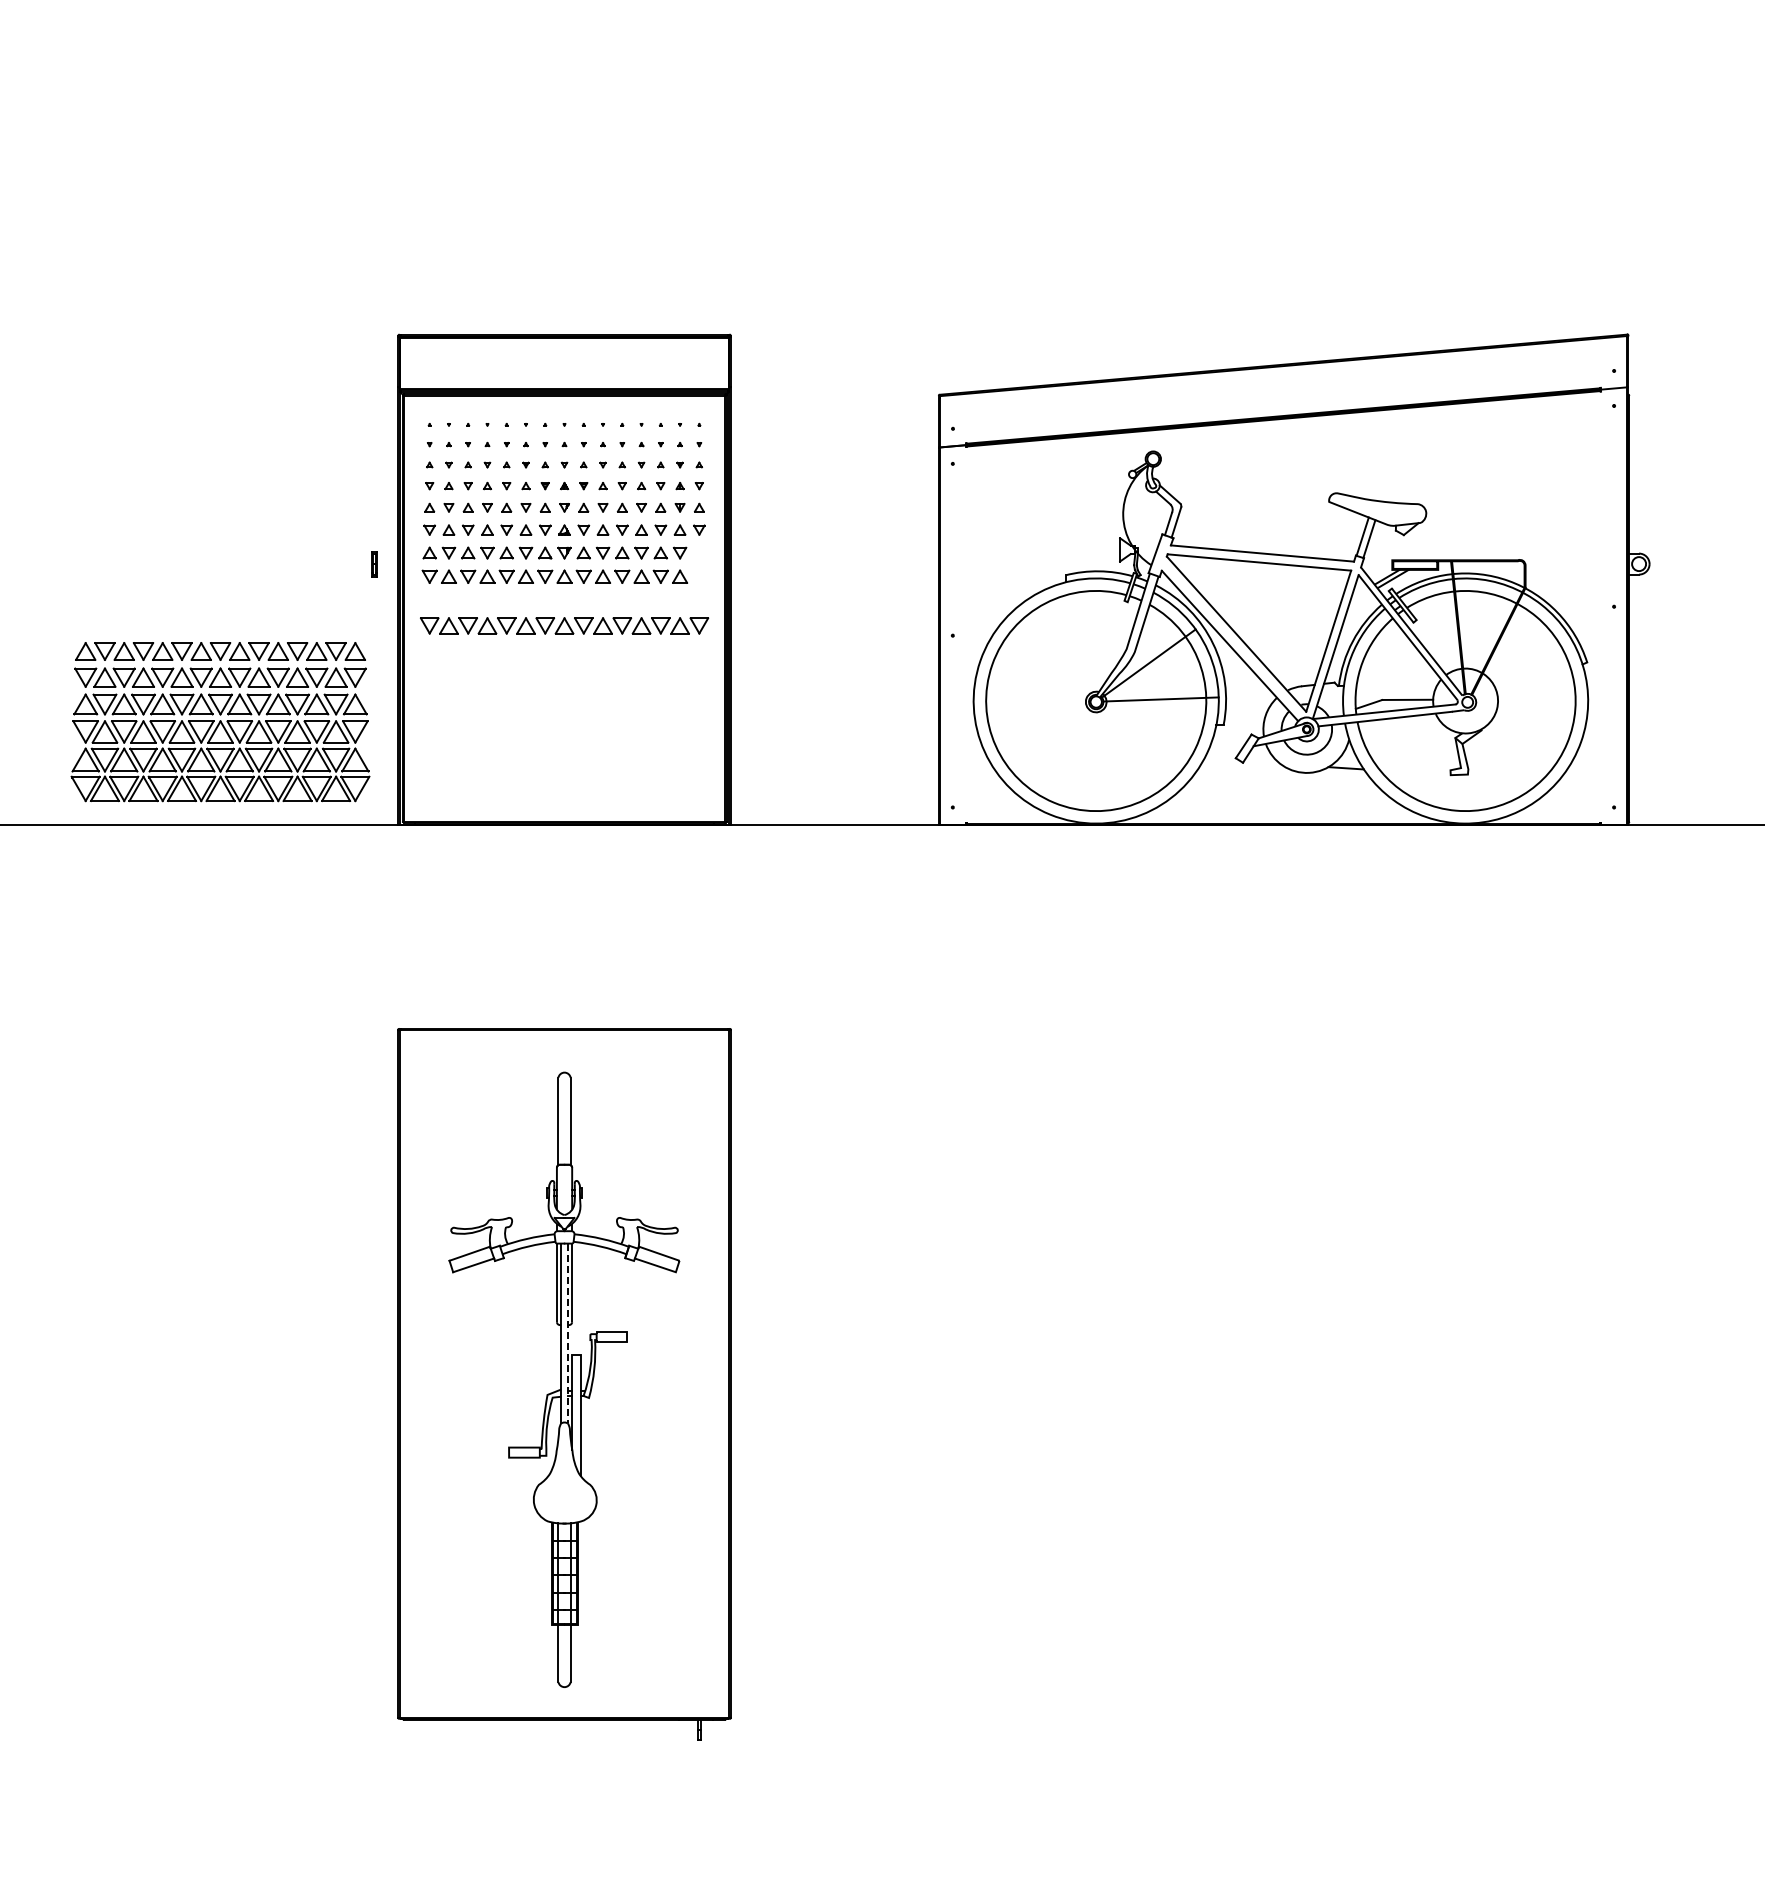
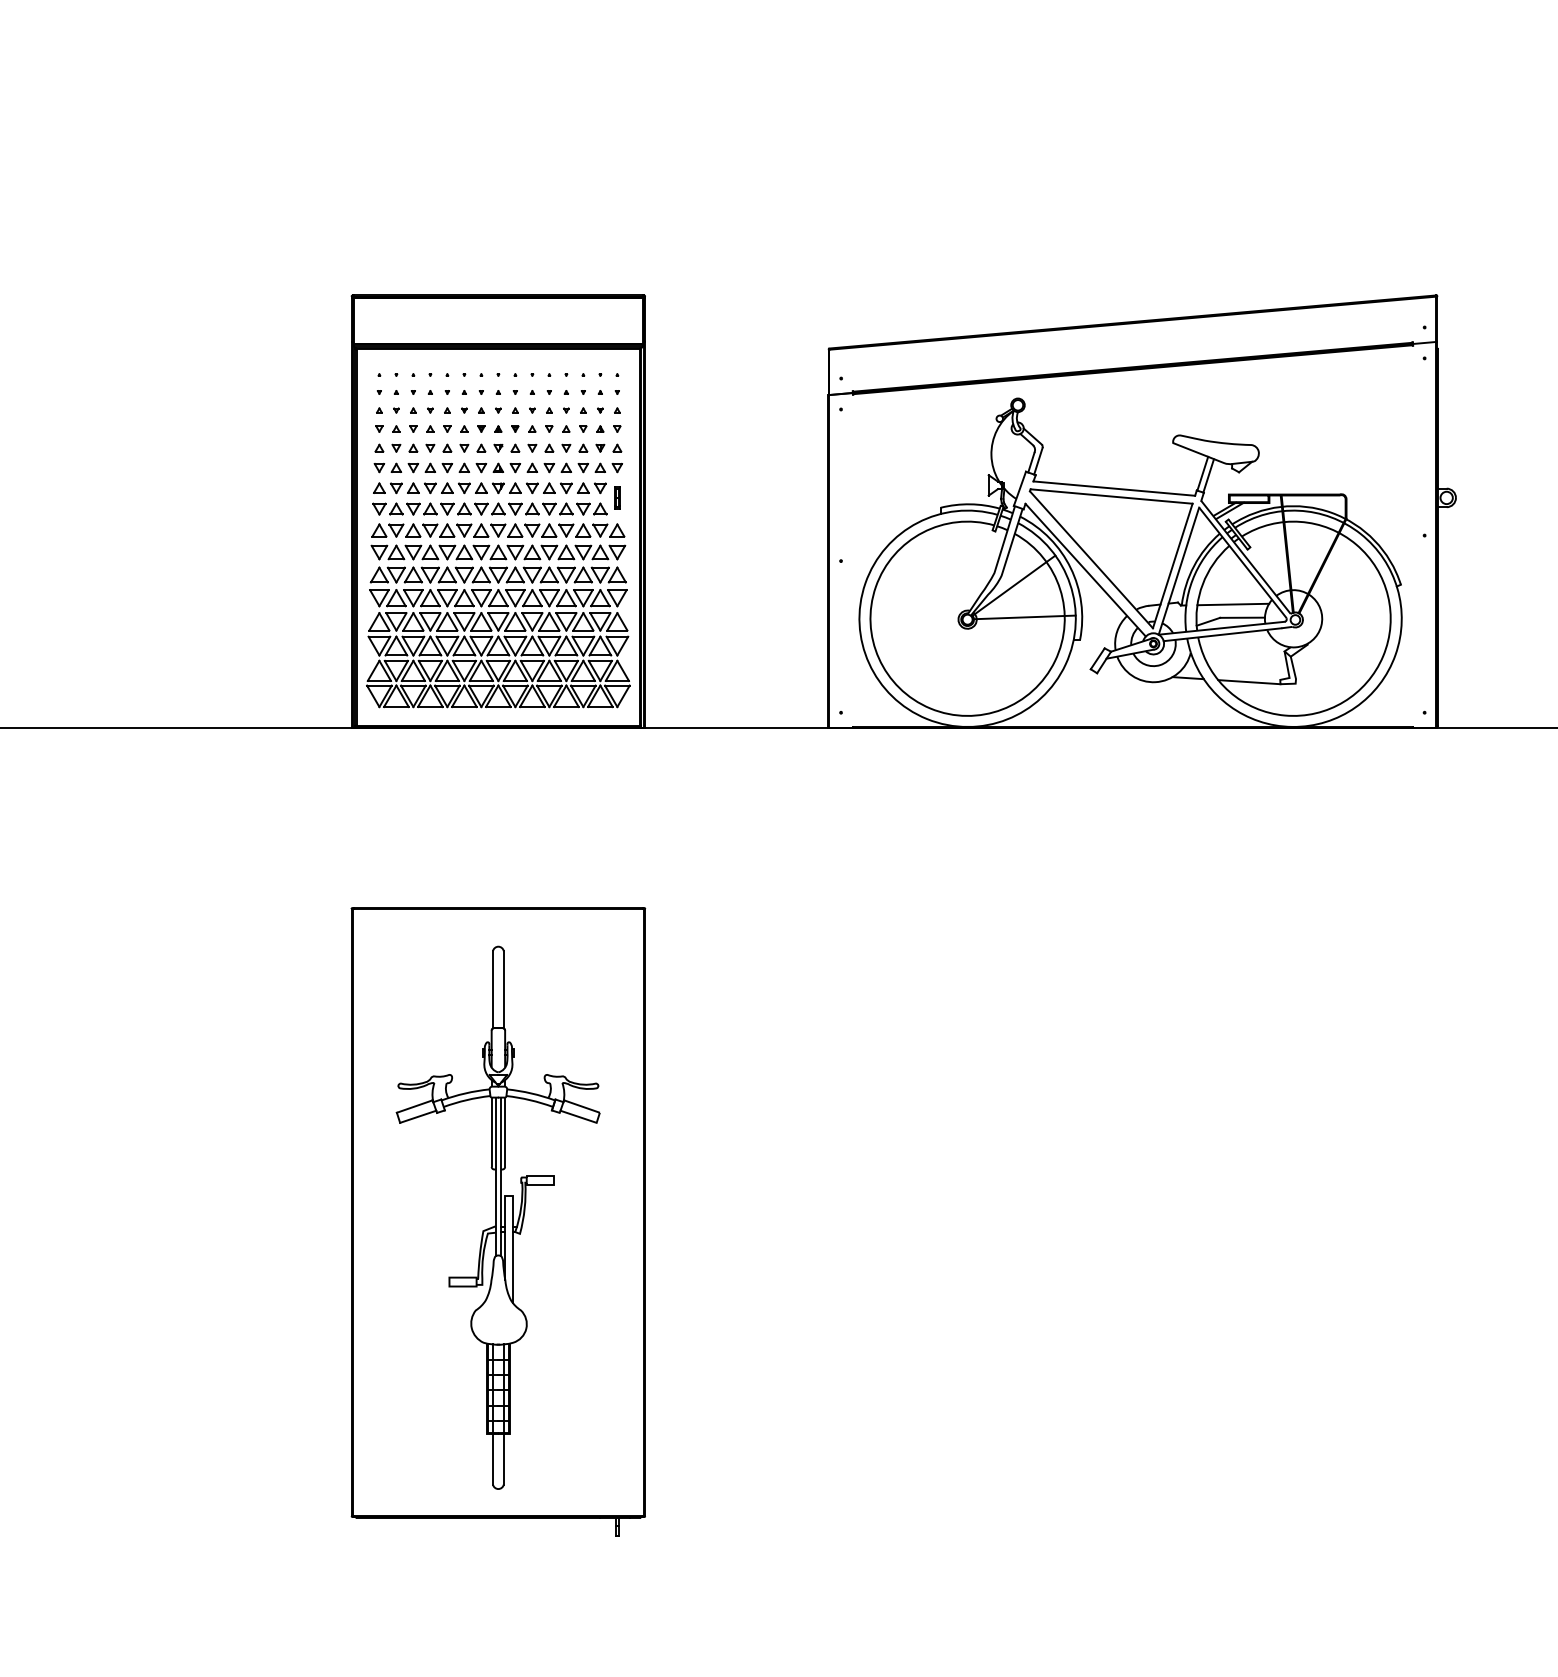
part: (374, 564) -> (617, 498), moved
part: (564, 600) -> (498, 530), added
line: (1396, 684) -> (1232, 604), added
part: (220, 722) -> (498, 637), moved
line: (1415, 772) -> (1249, 681), added
line: (567, 1333) -> (501, 1176), dashed -> solid

